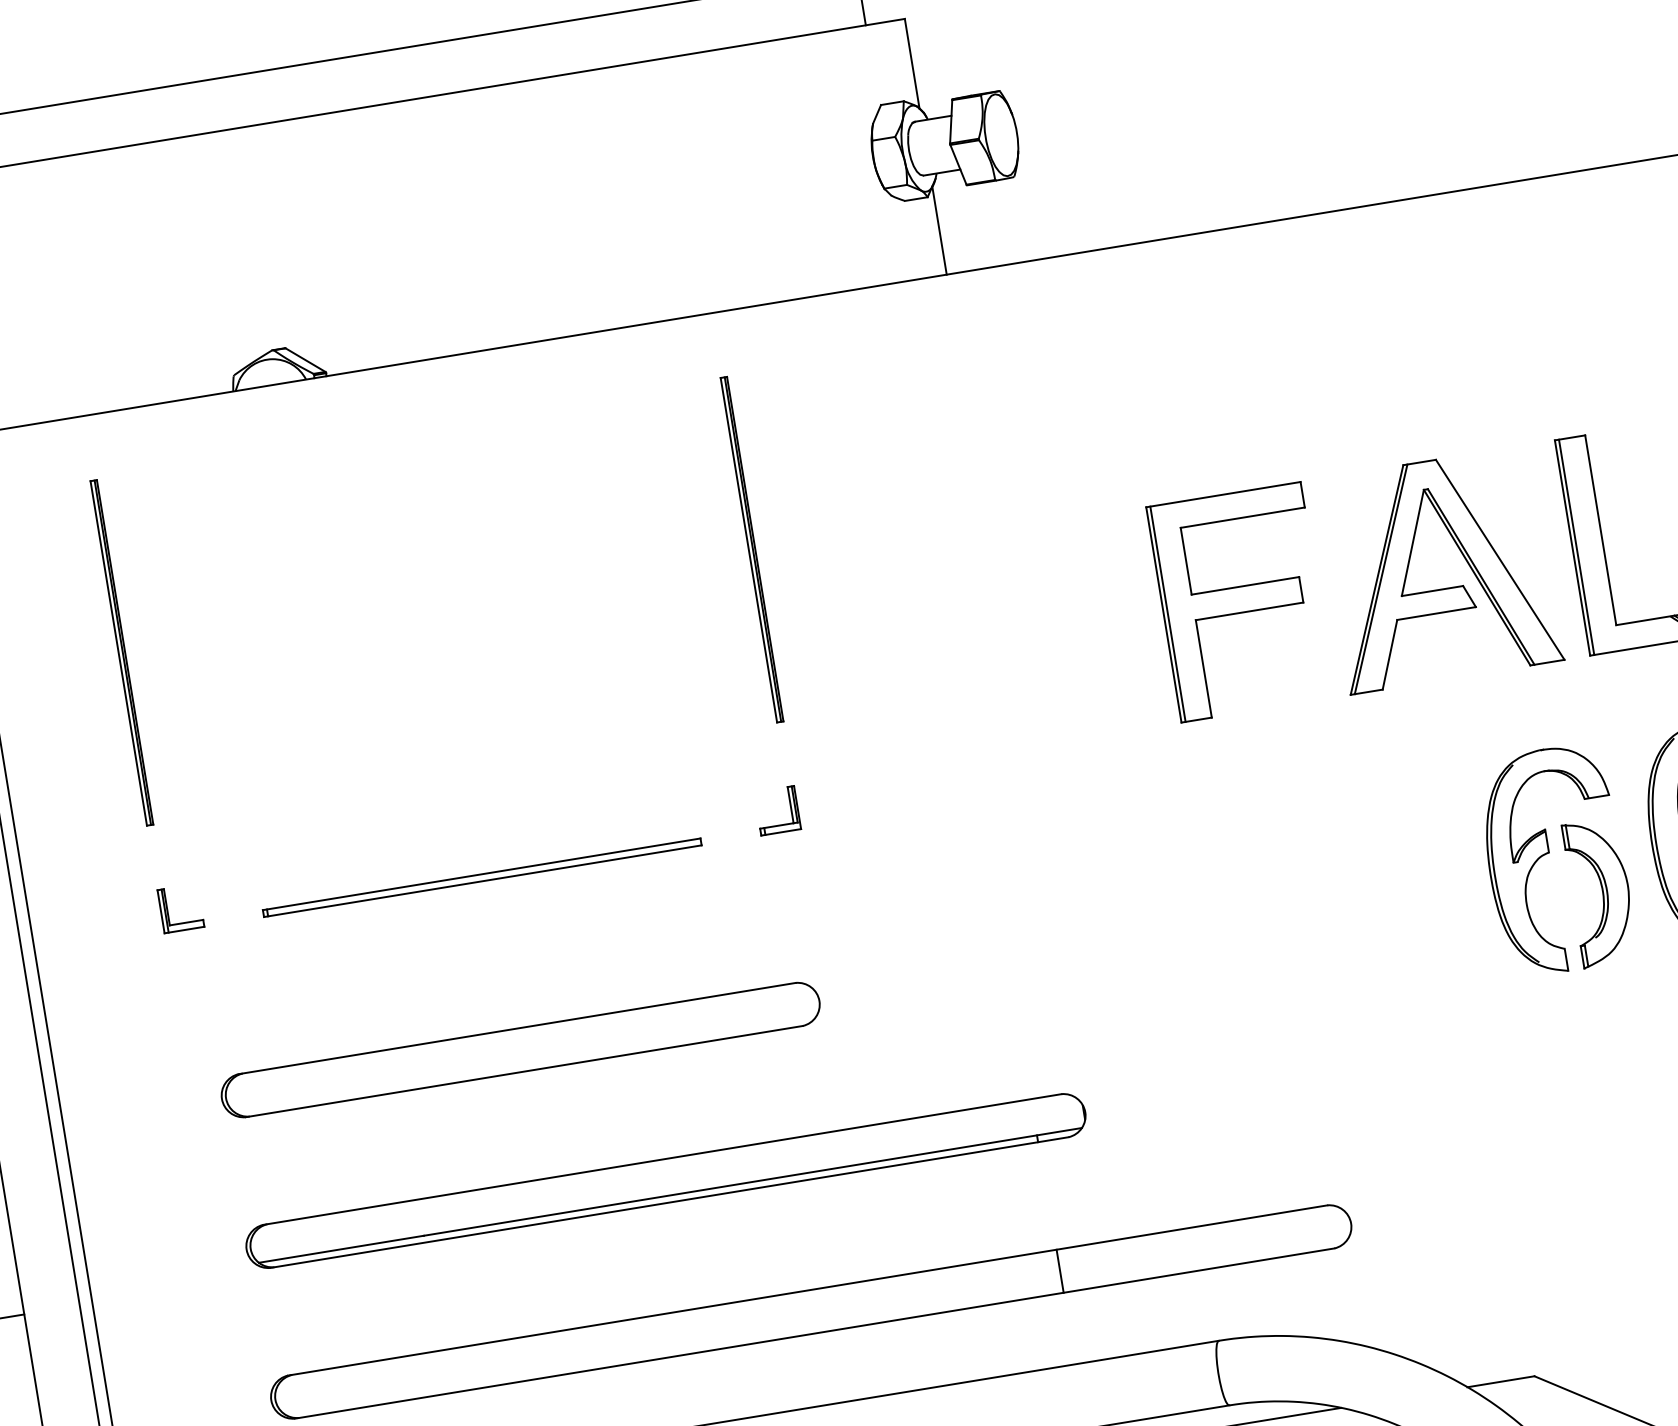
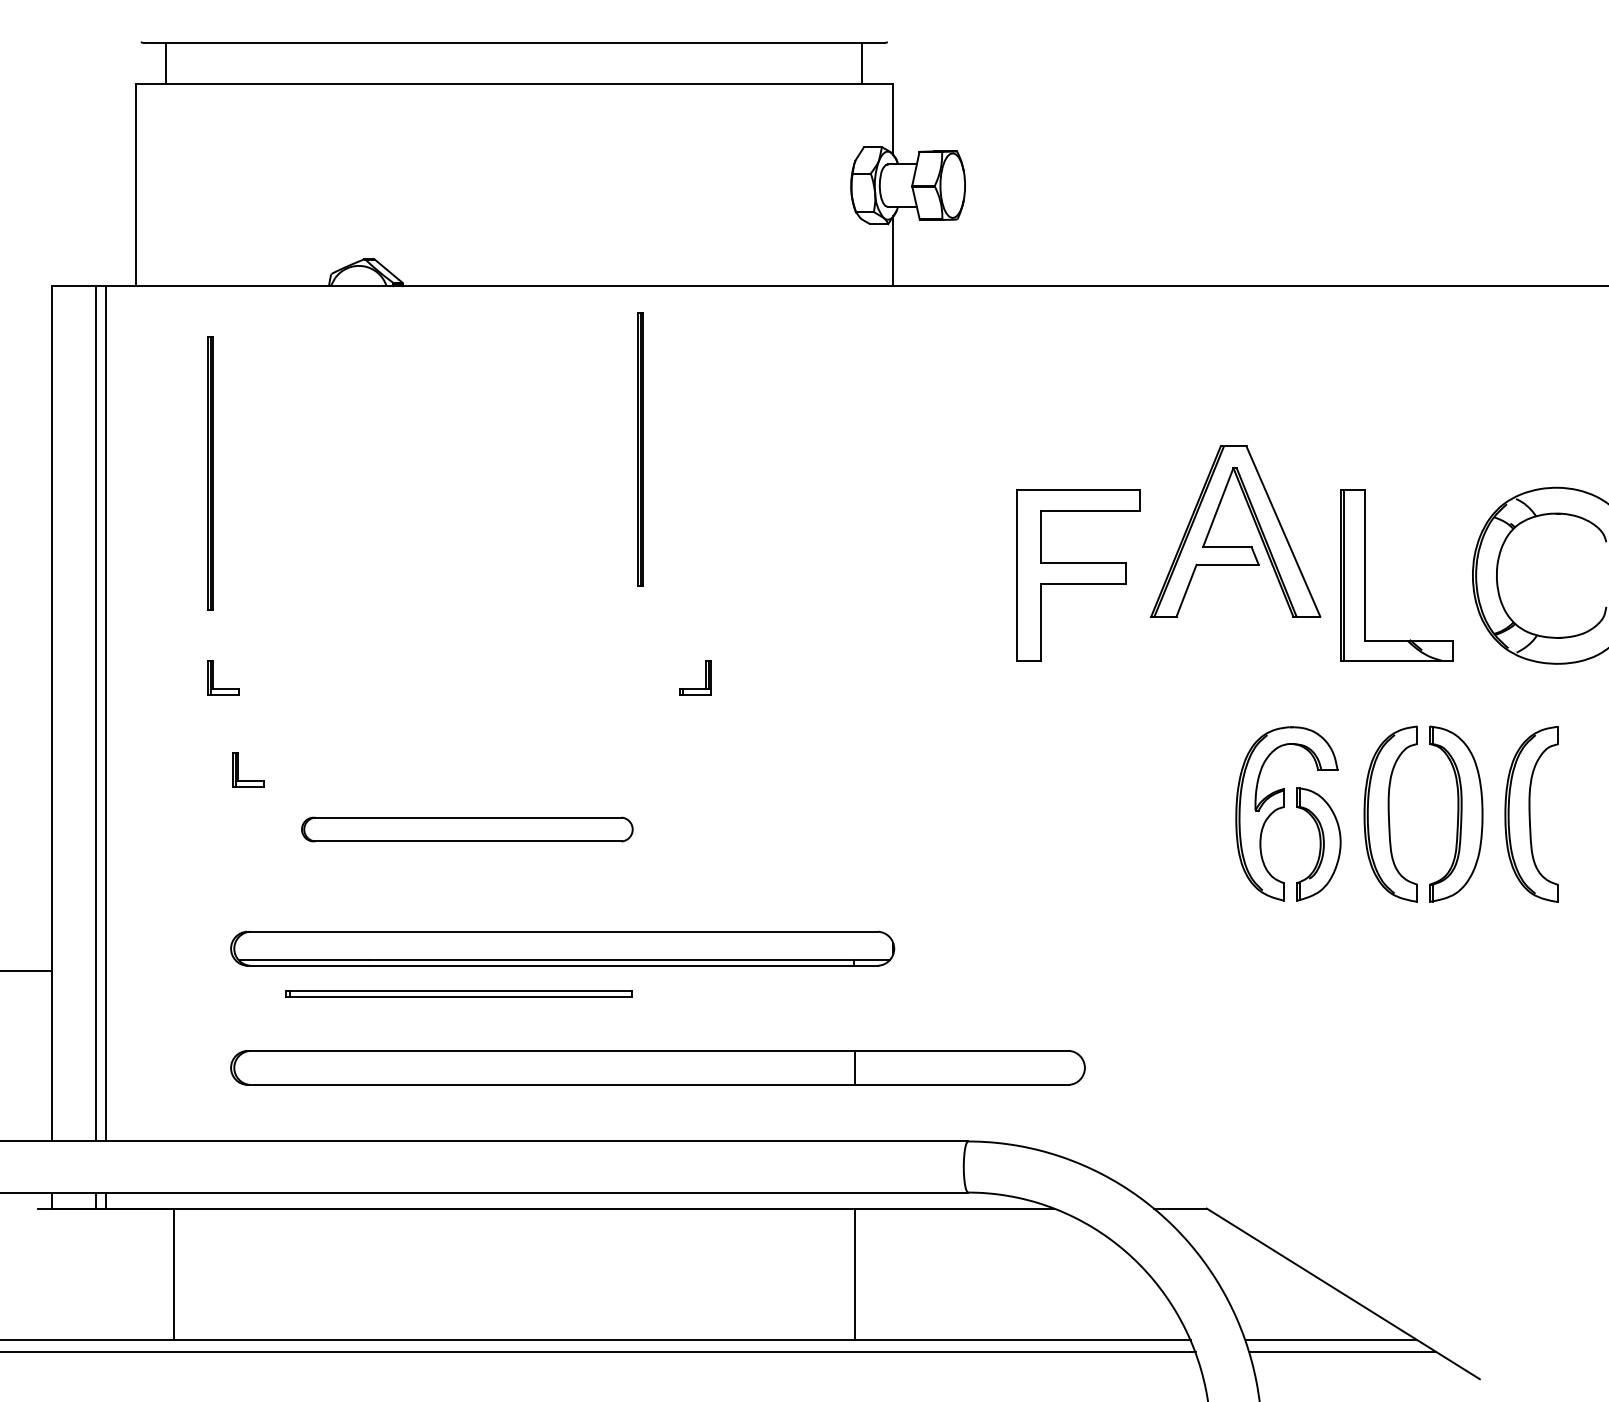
part: (752, 549) -> (640, 449), moved
part: (1442, 588) -> (1235, 546), moved
line: (1167, 614) -> (1020, 575), removed
part: (480, 877) -> (458, 993), moved
part: (218, 1021) -> (238, 769), added
part: (520, 1049) -> (467, 829), size x0.7

